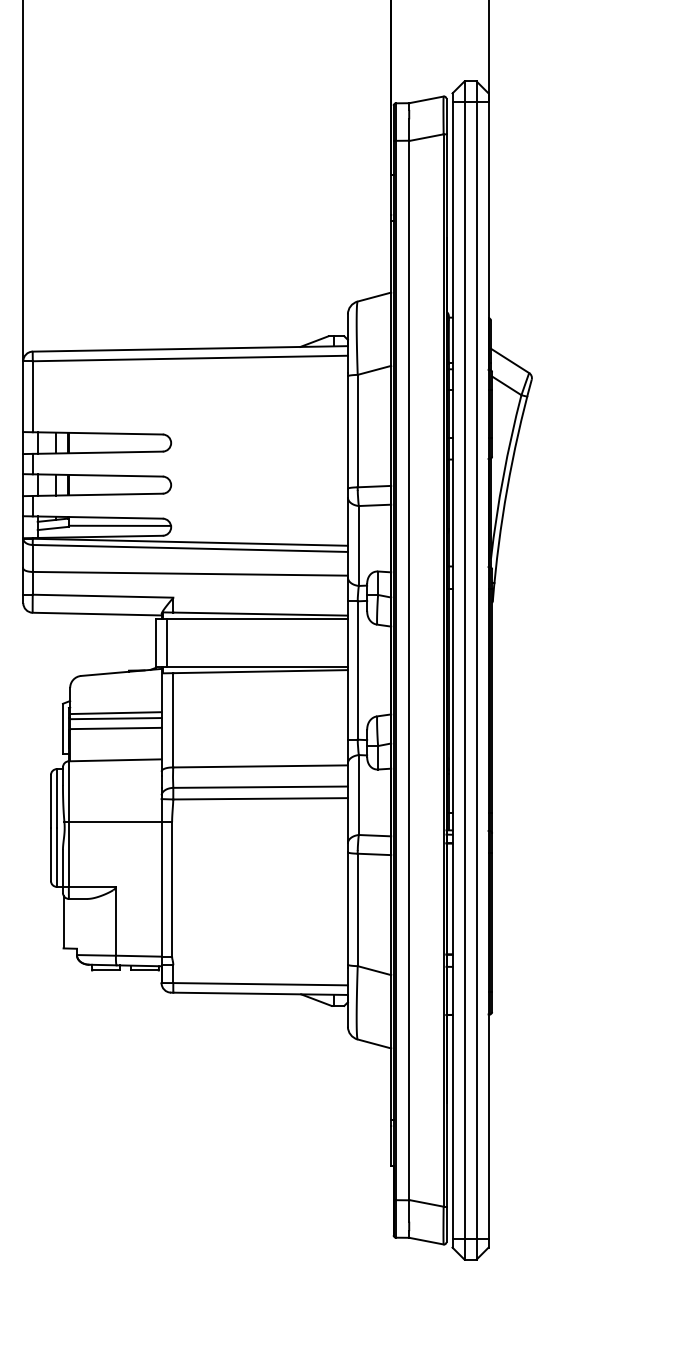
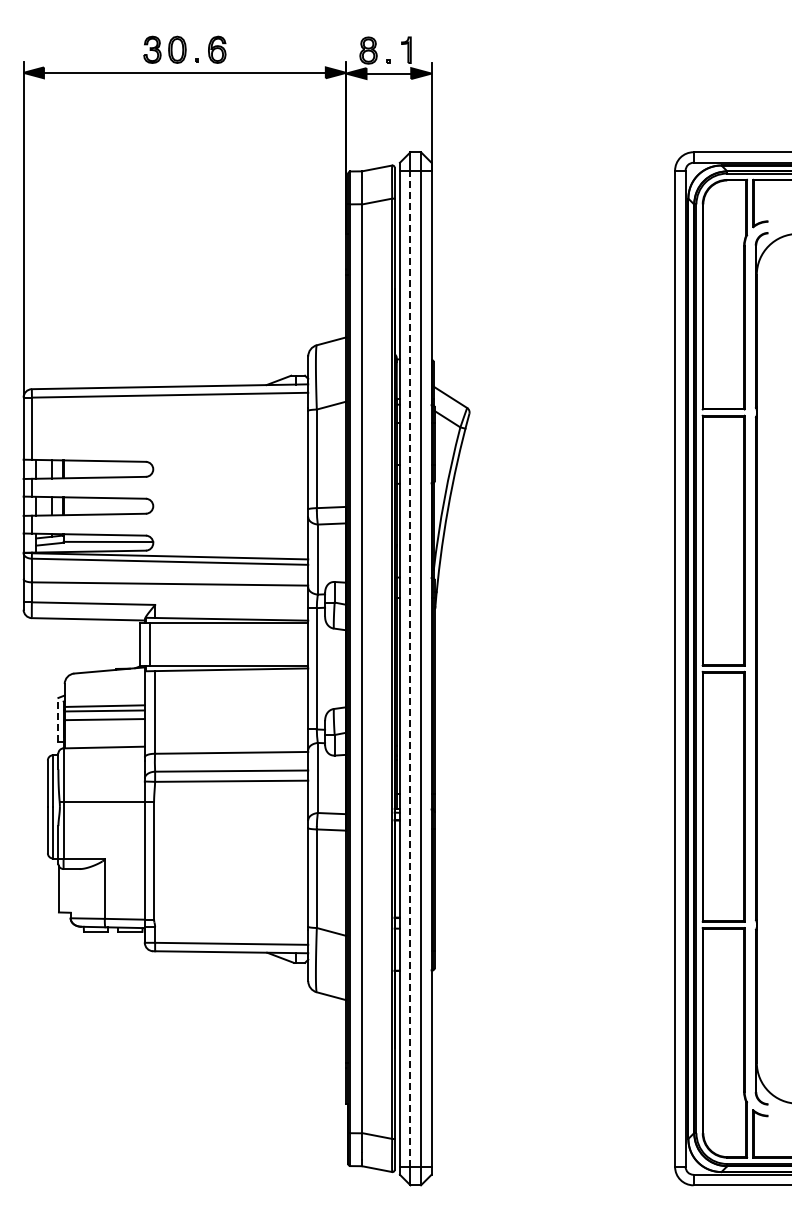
line: (464, 670) -> (410, 668), solid -> dashed
line: (63, 728) -> (58, 719), solid -> dashed

